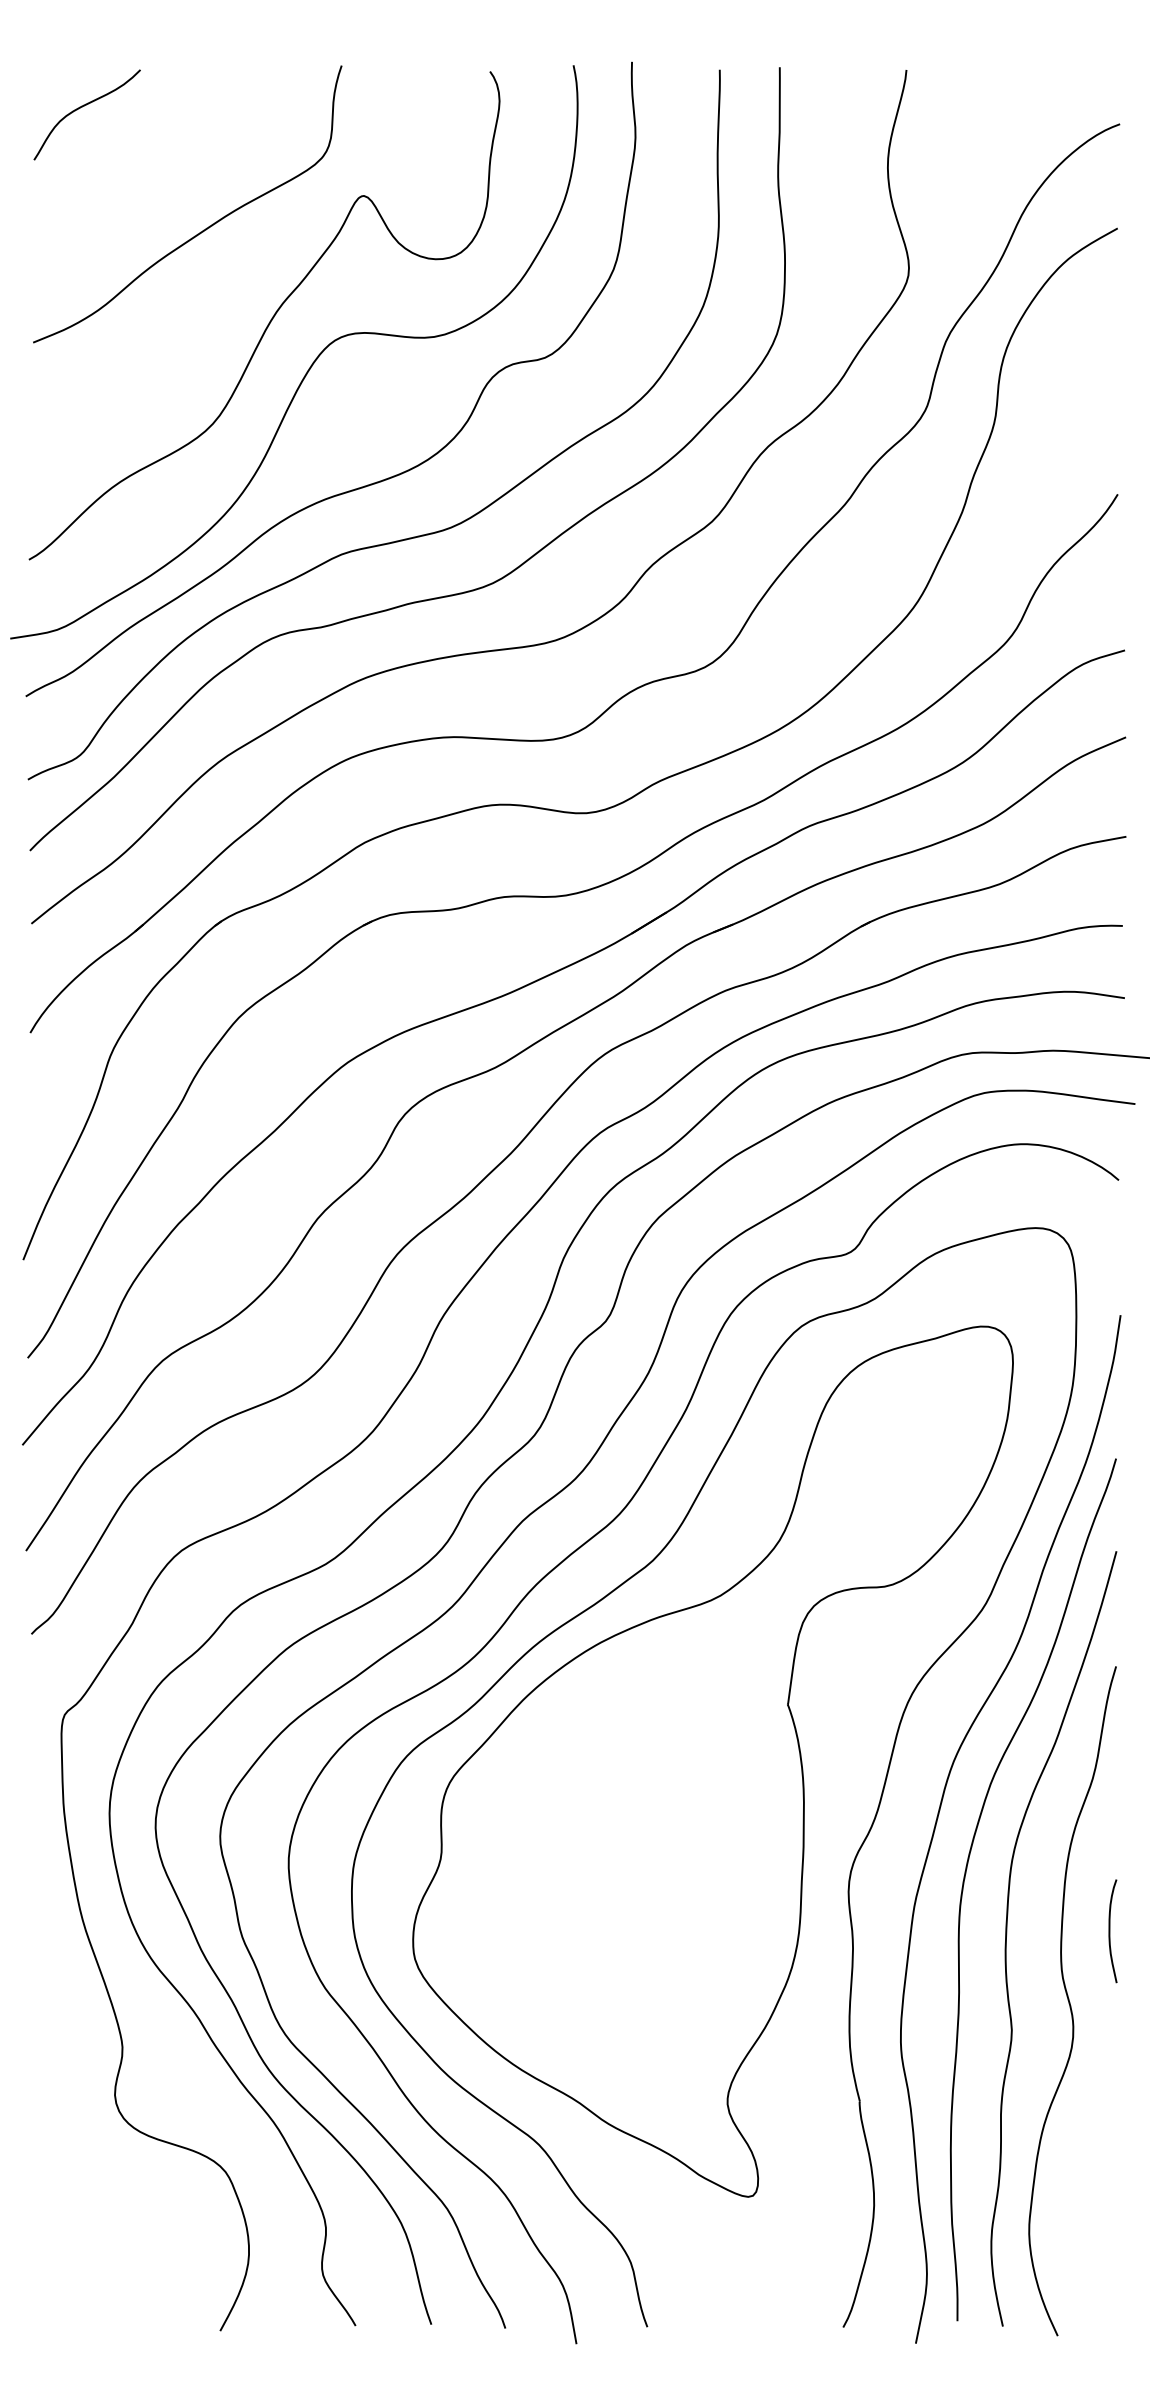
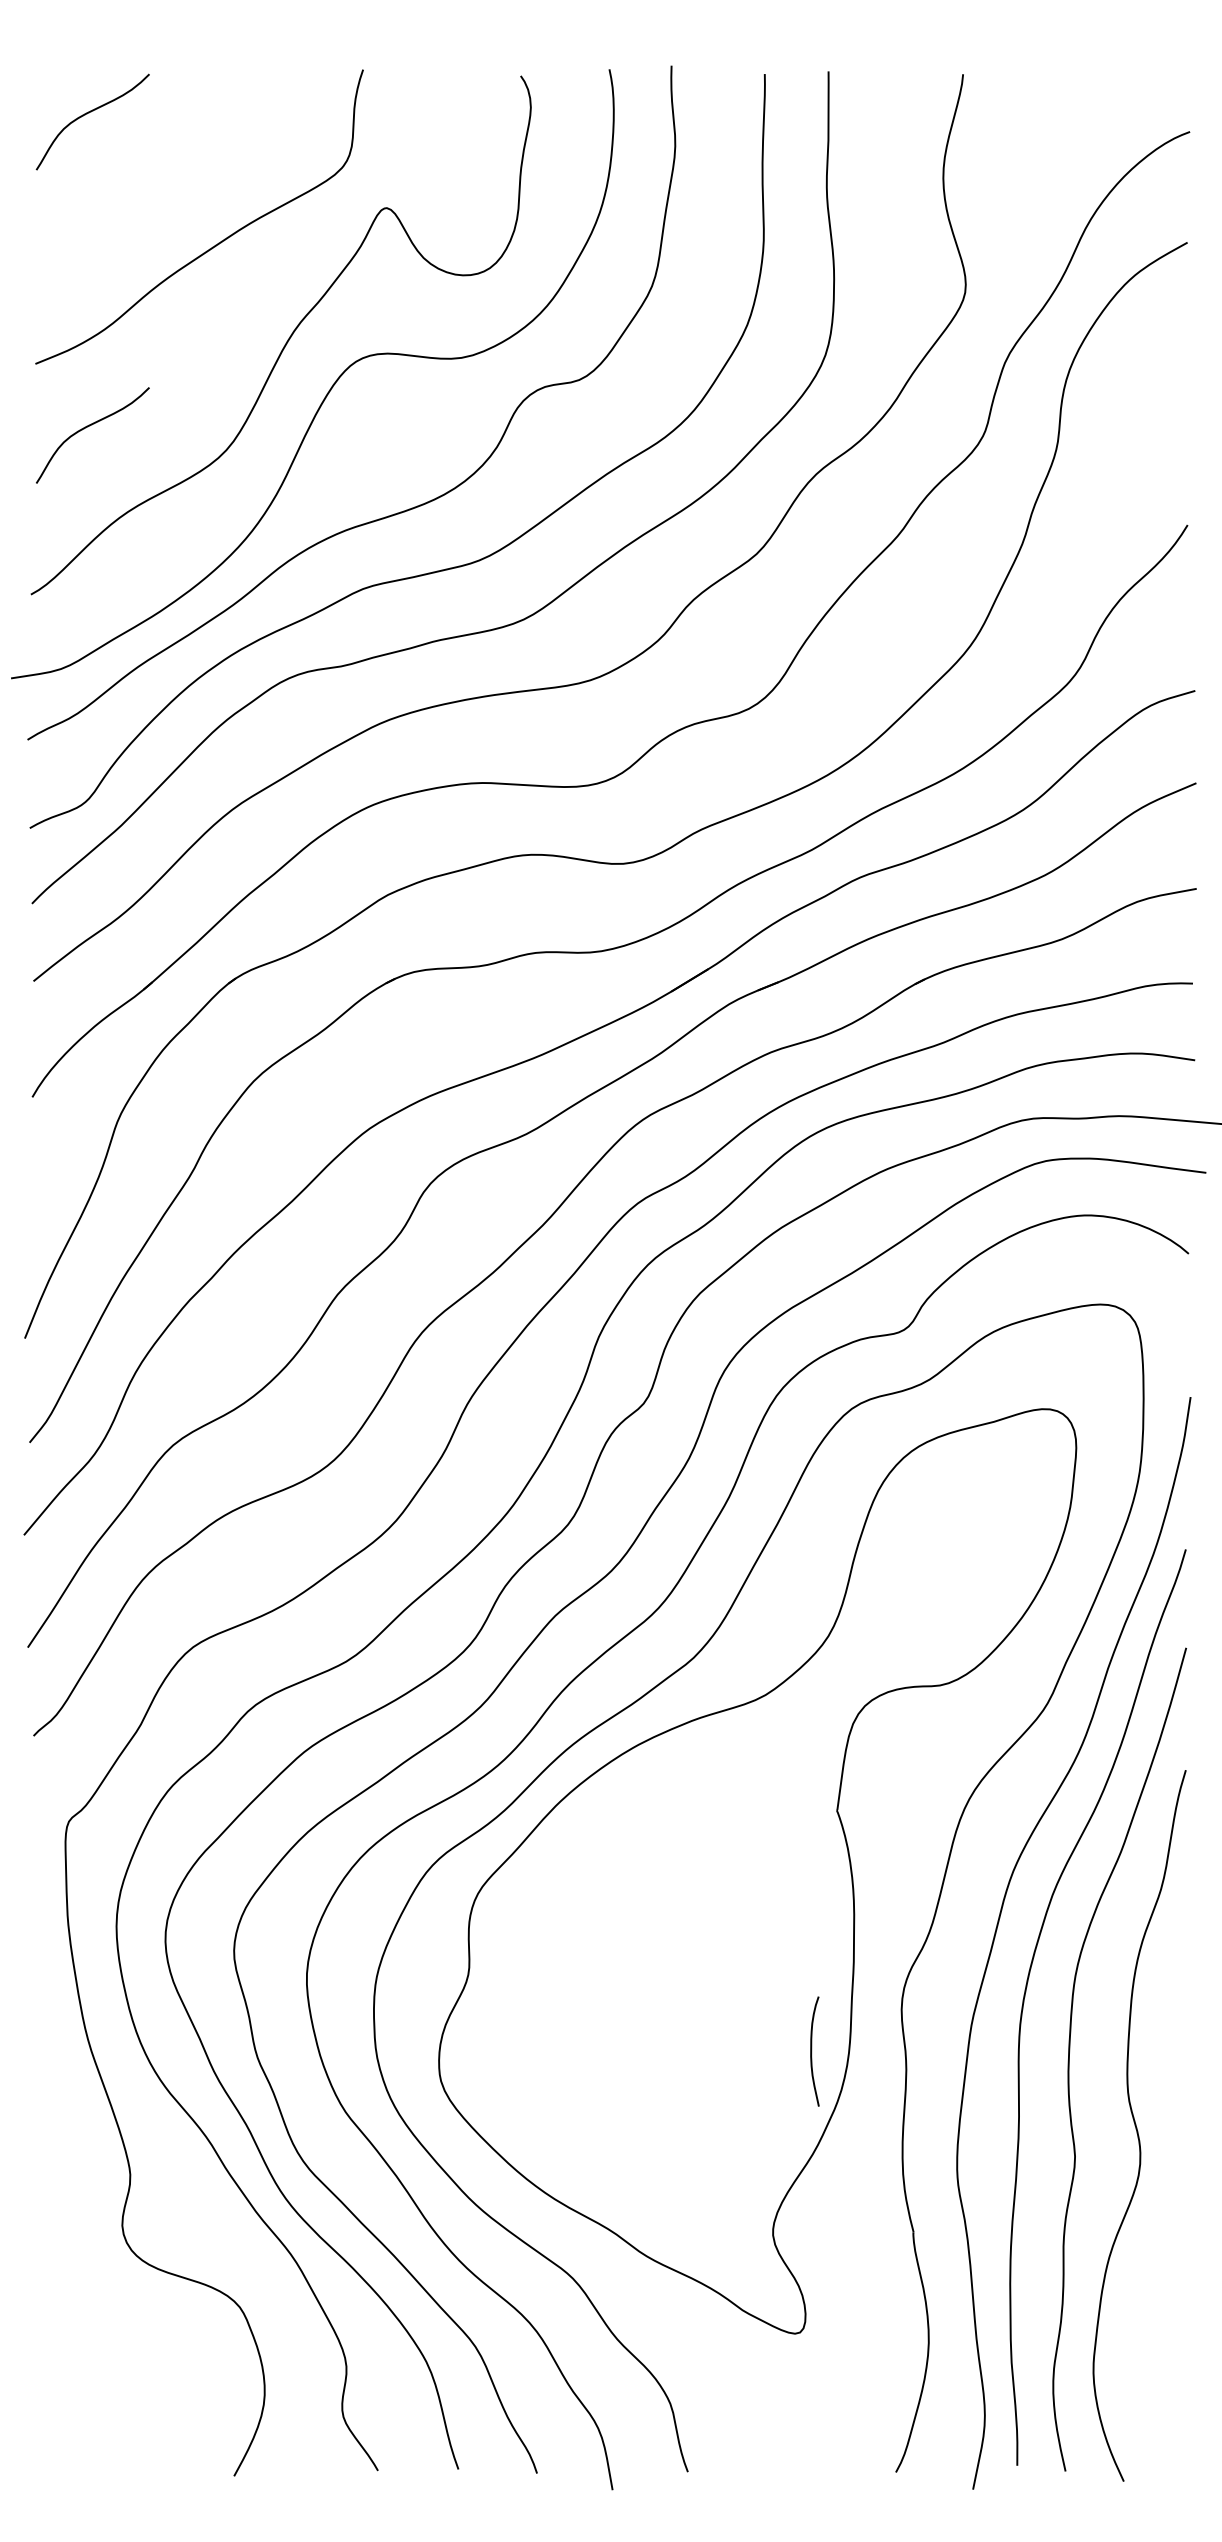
curve: (82, 402) -> (87, 427), added
curve: (1110, 1931) -> (812, 2051), moved

